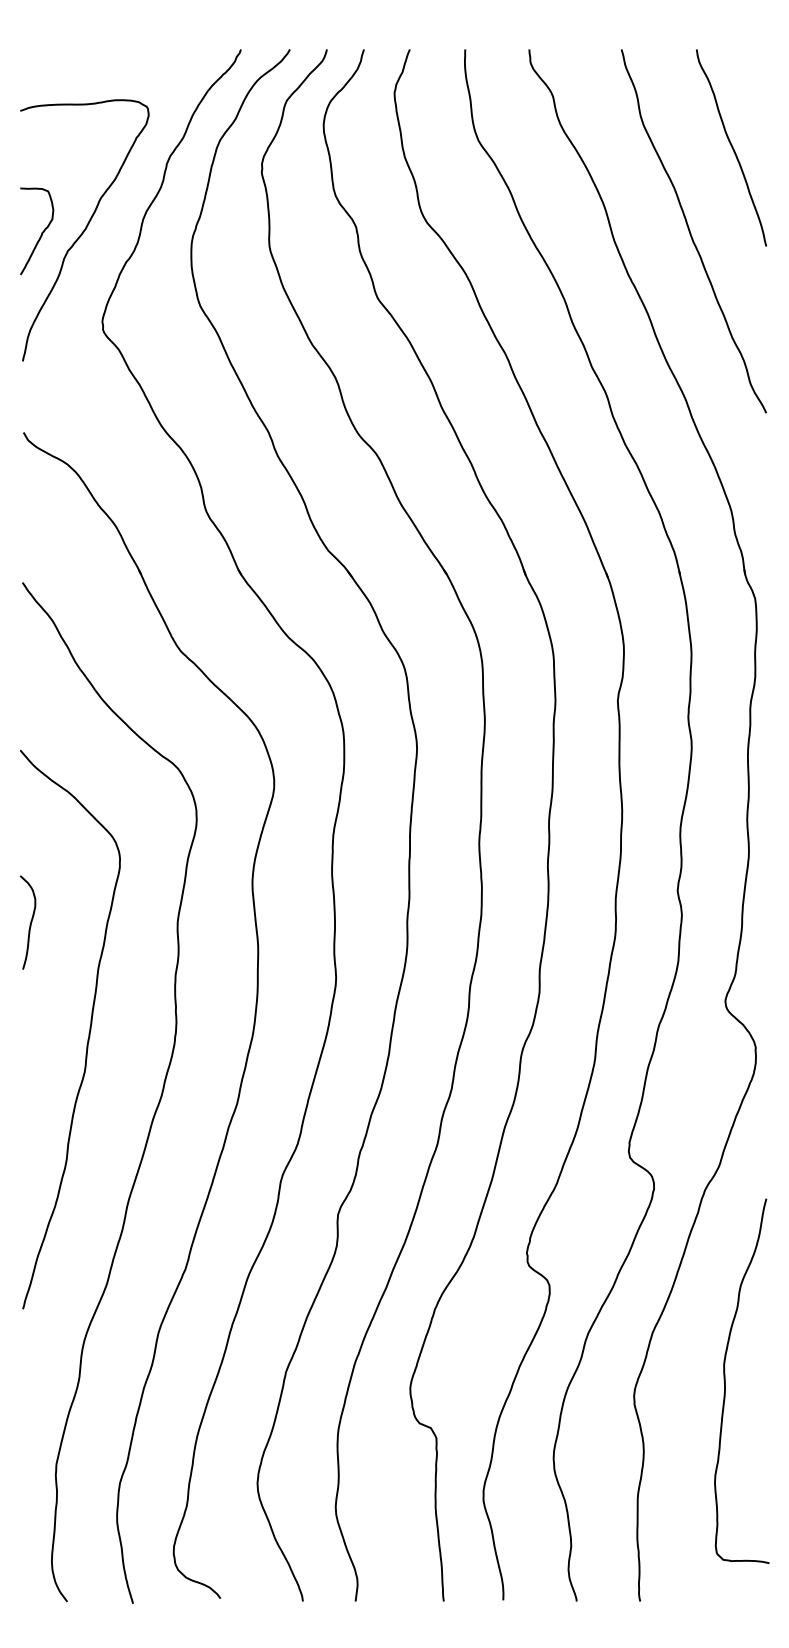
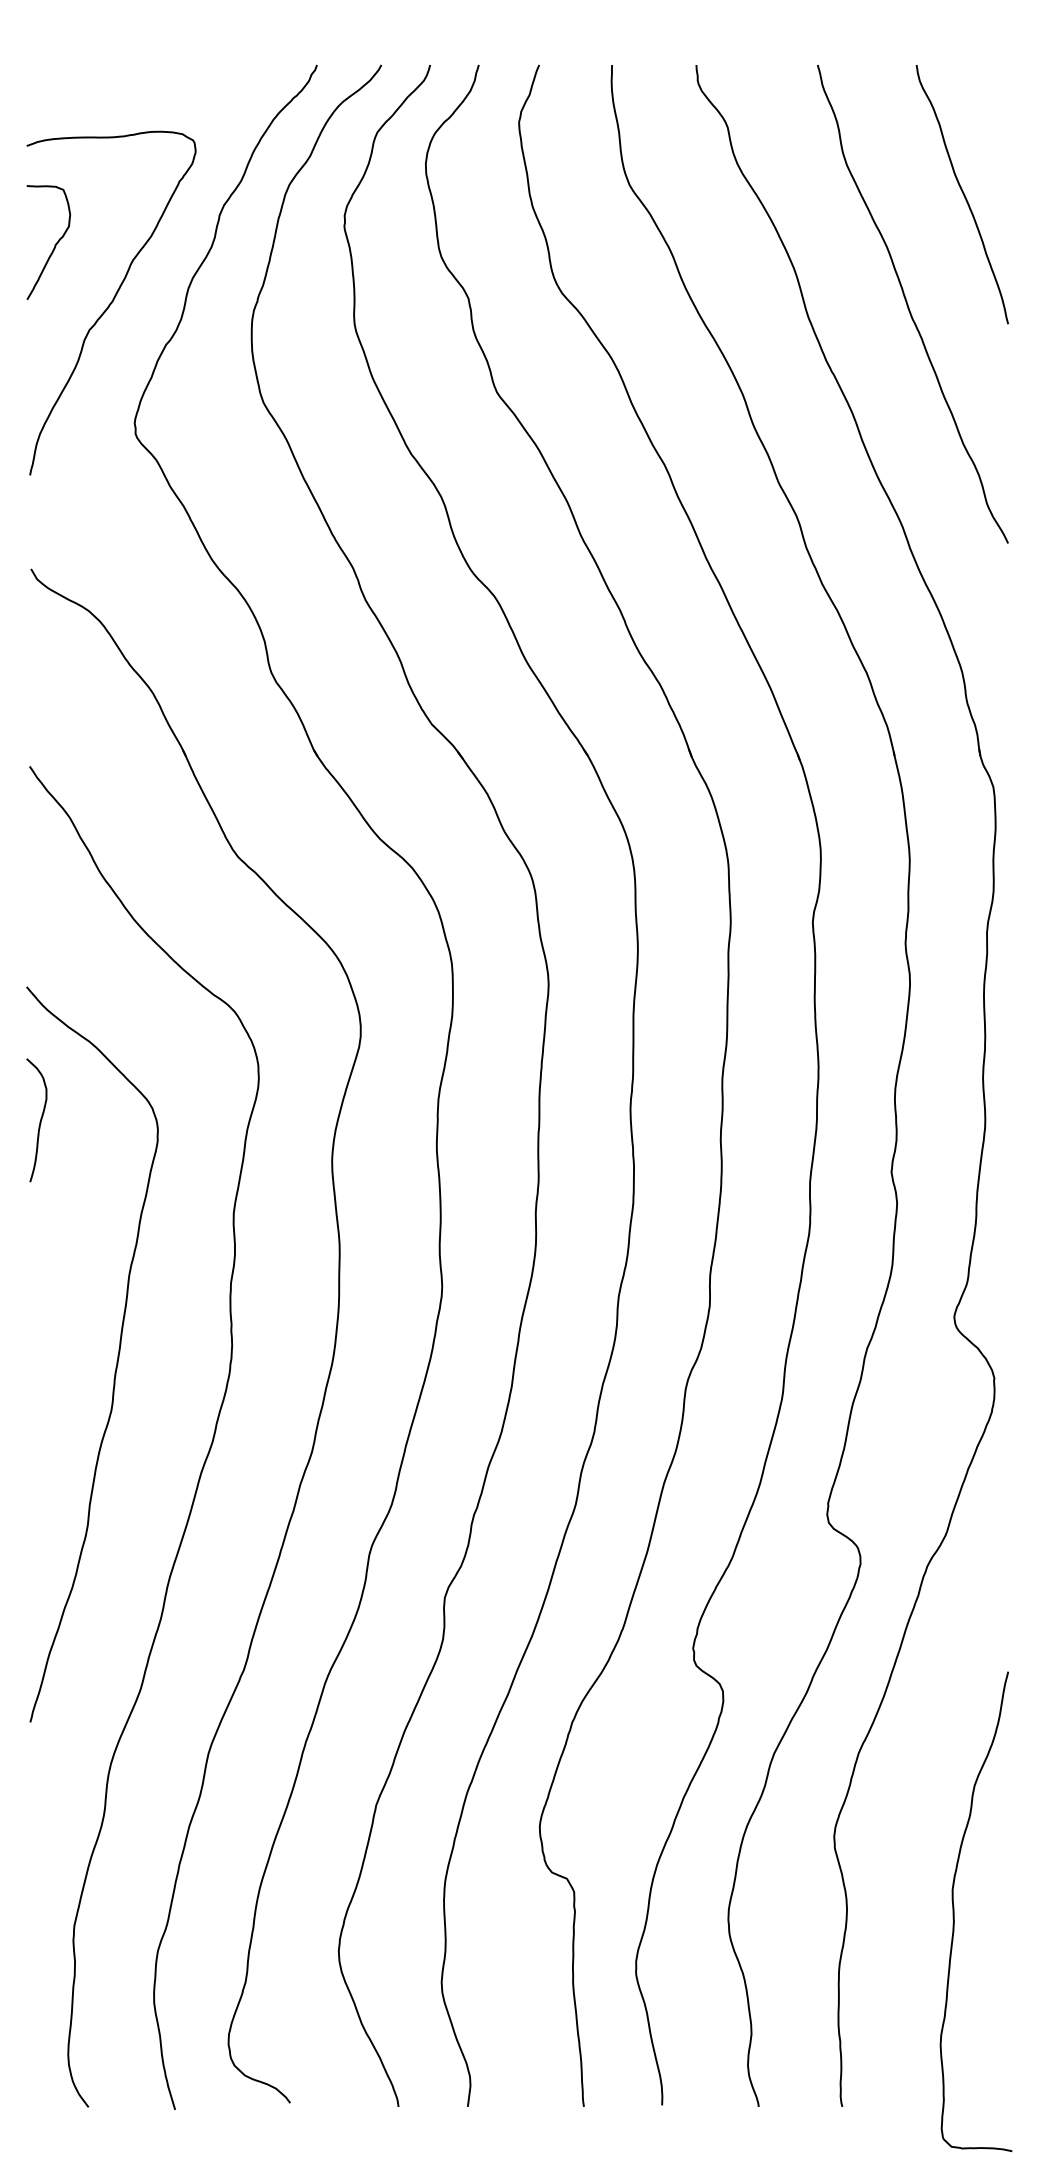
curve: (41, 232) -> (54, 243), moved
curve: (30, 922) -> (40, 1120), moved
curve: (725, 1380) -> (954, 1910), moved

